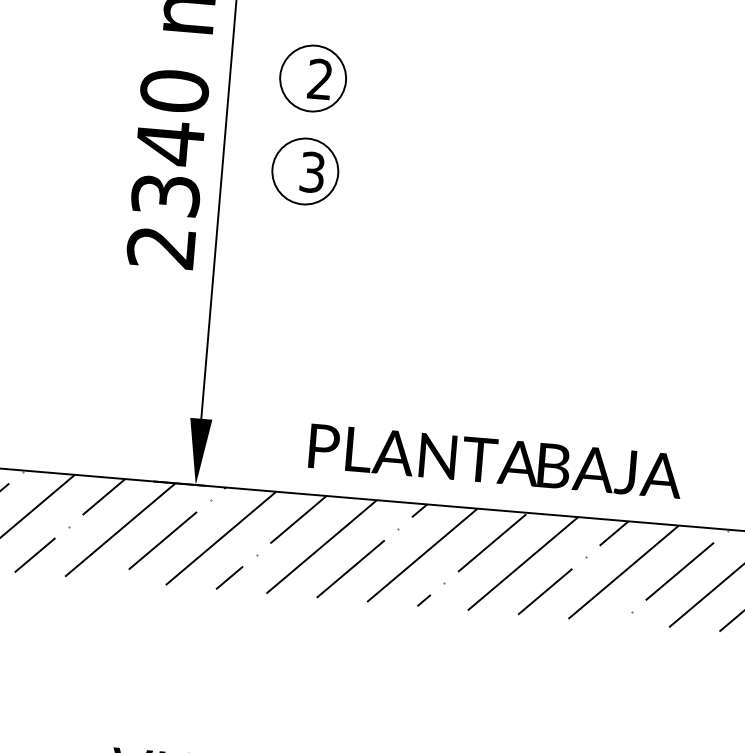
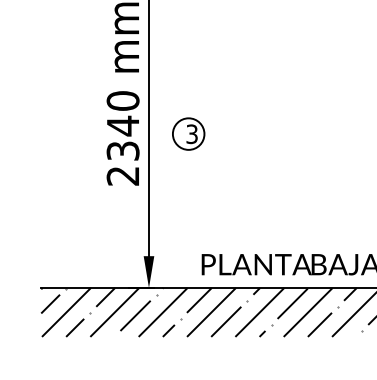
part: (312, 78) -> (188, 89), removed

